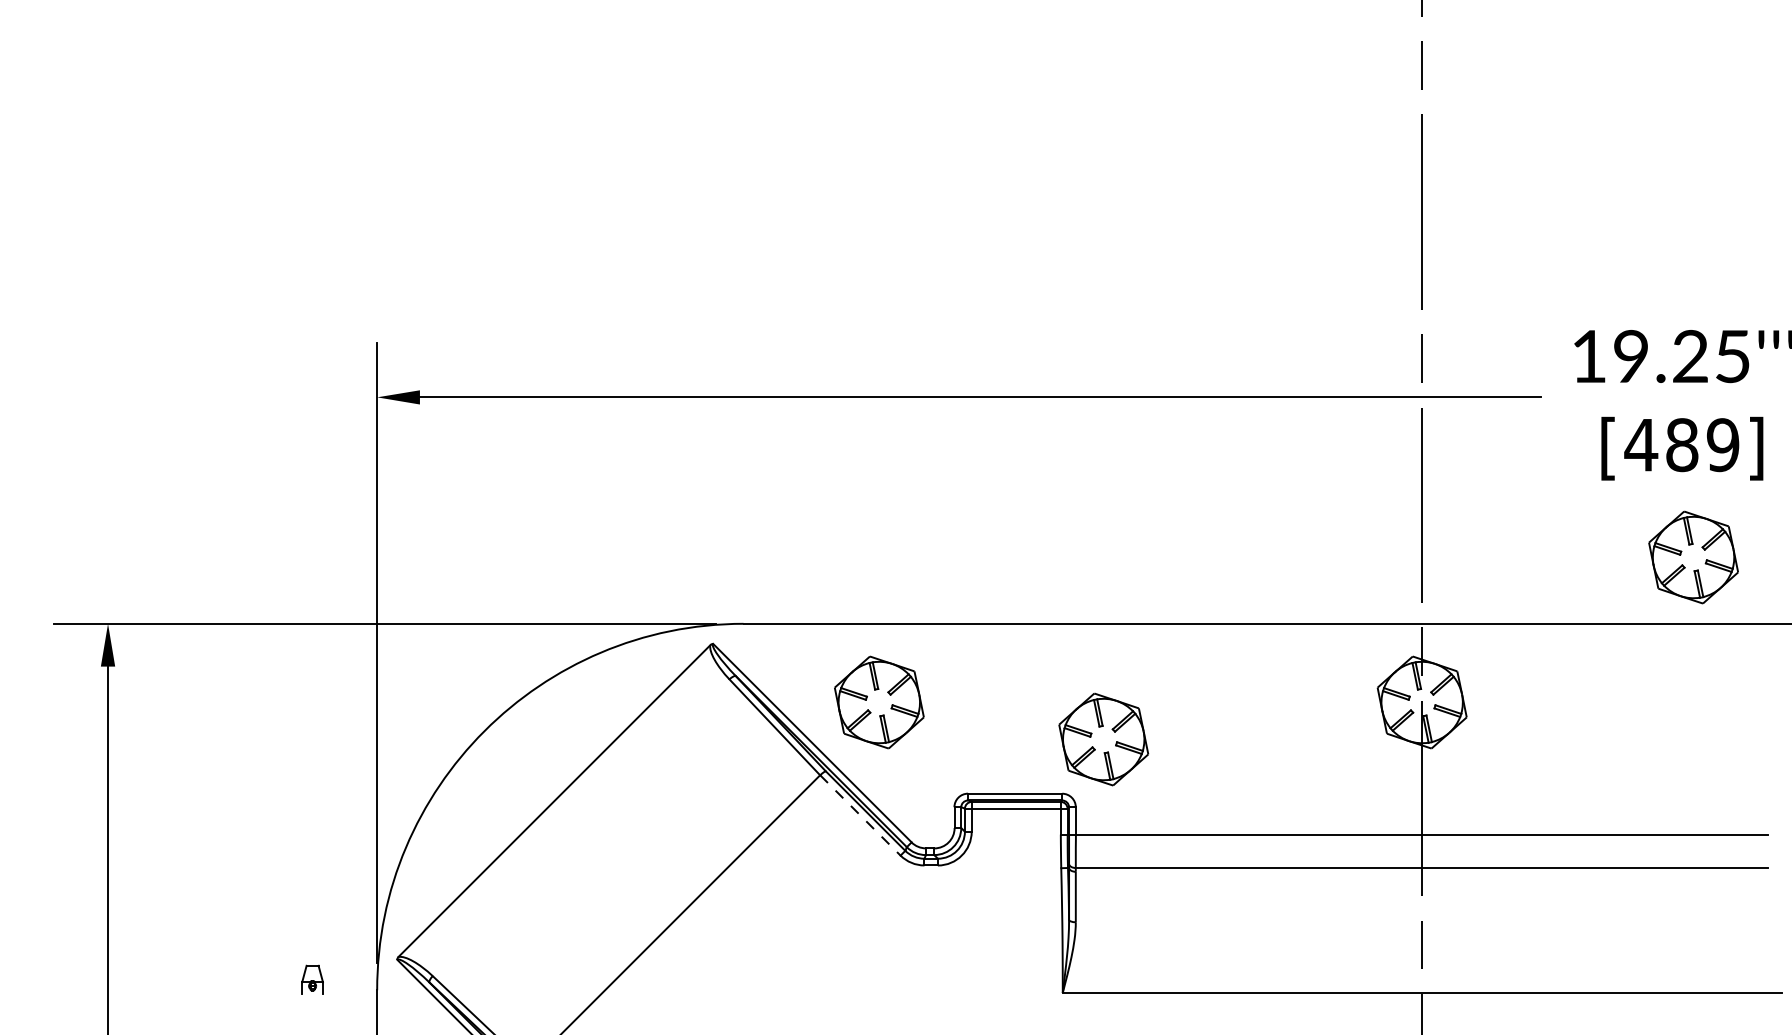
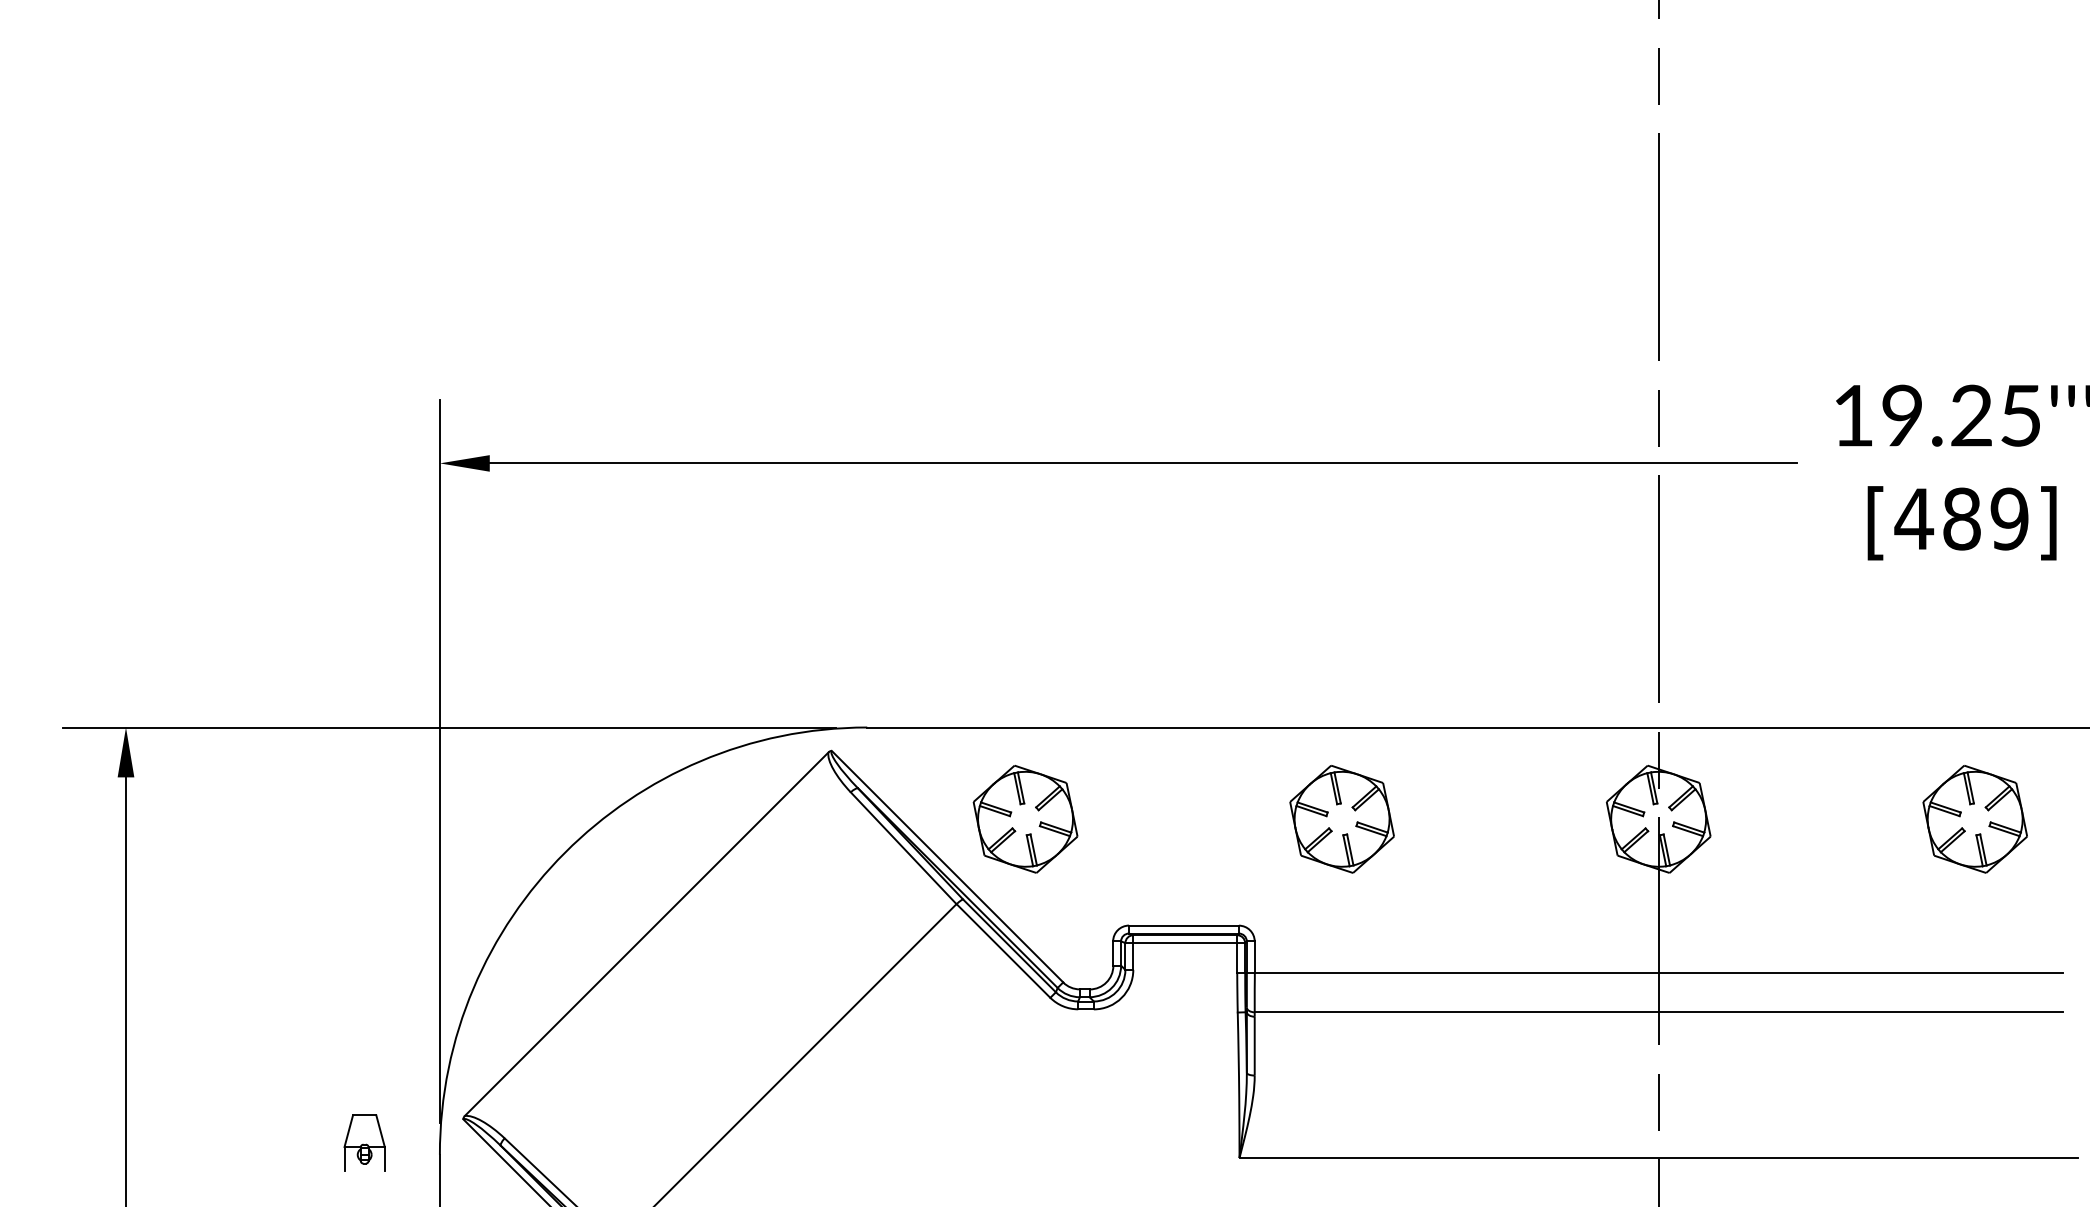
part: (1693, 557) -> (1975, 819), moved
part: (1103, 739) -> (1341, 819), moved
line: (860, 815) -> (1003, 951), dashed -> solid
part: (312, 979) -> (364, 1142), size x1.67

